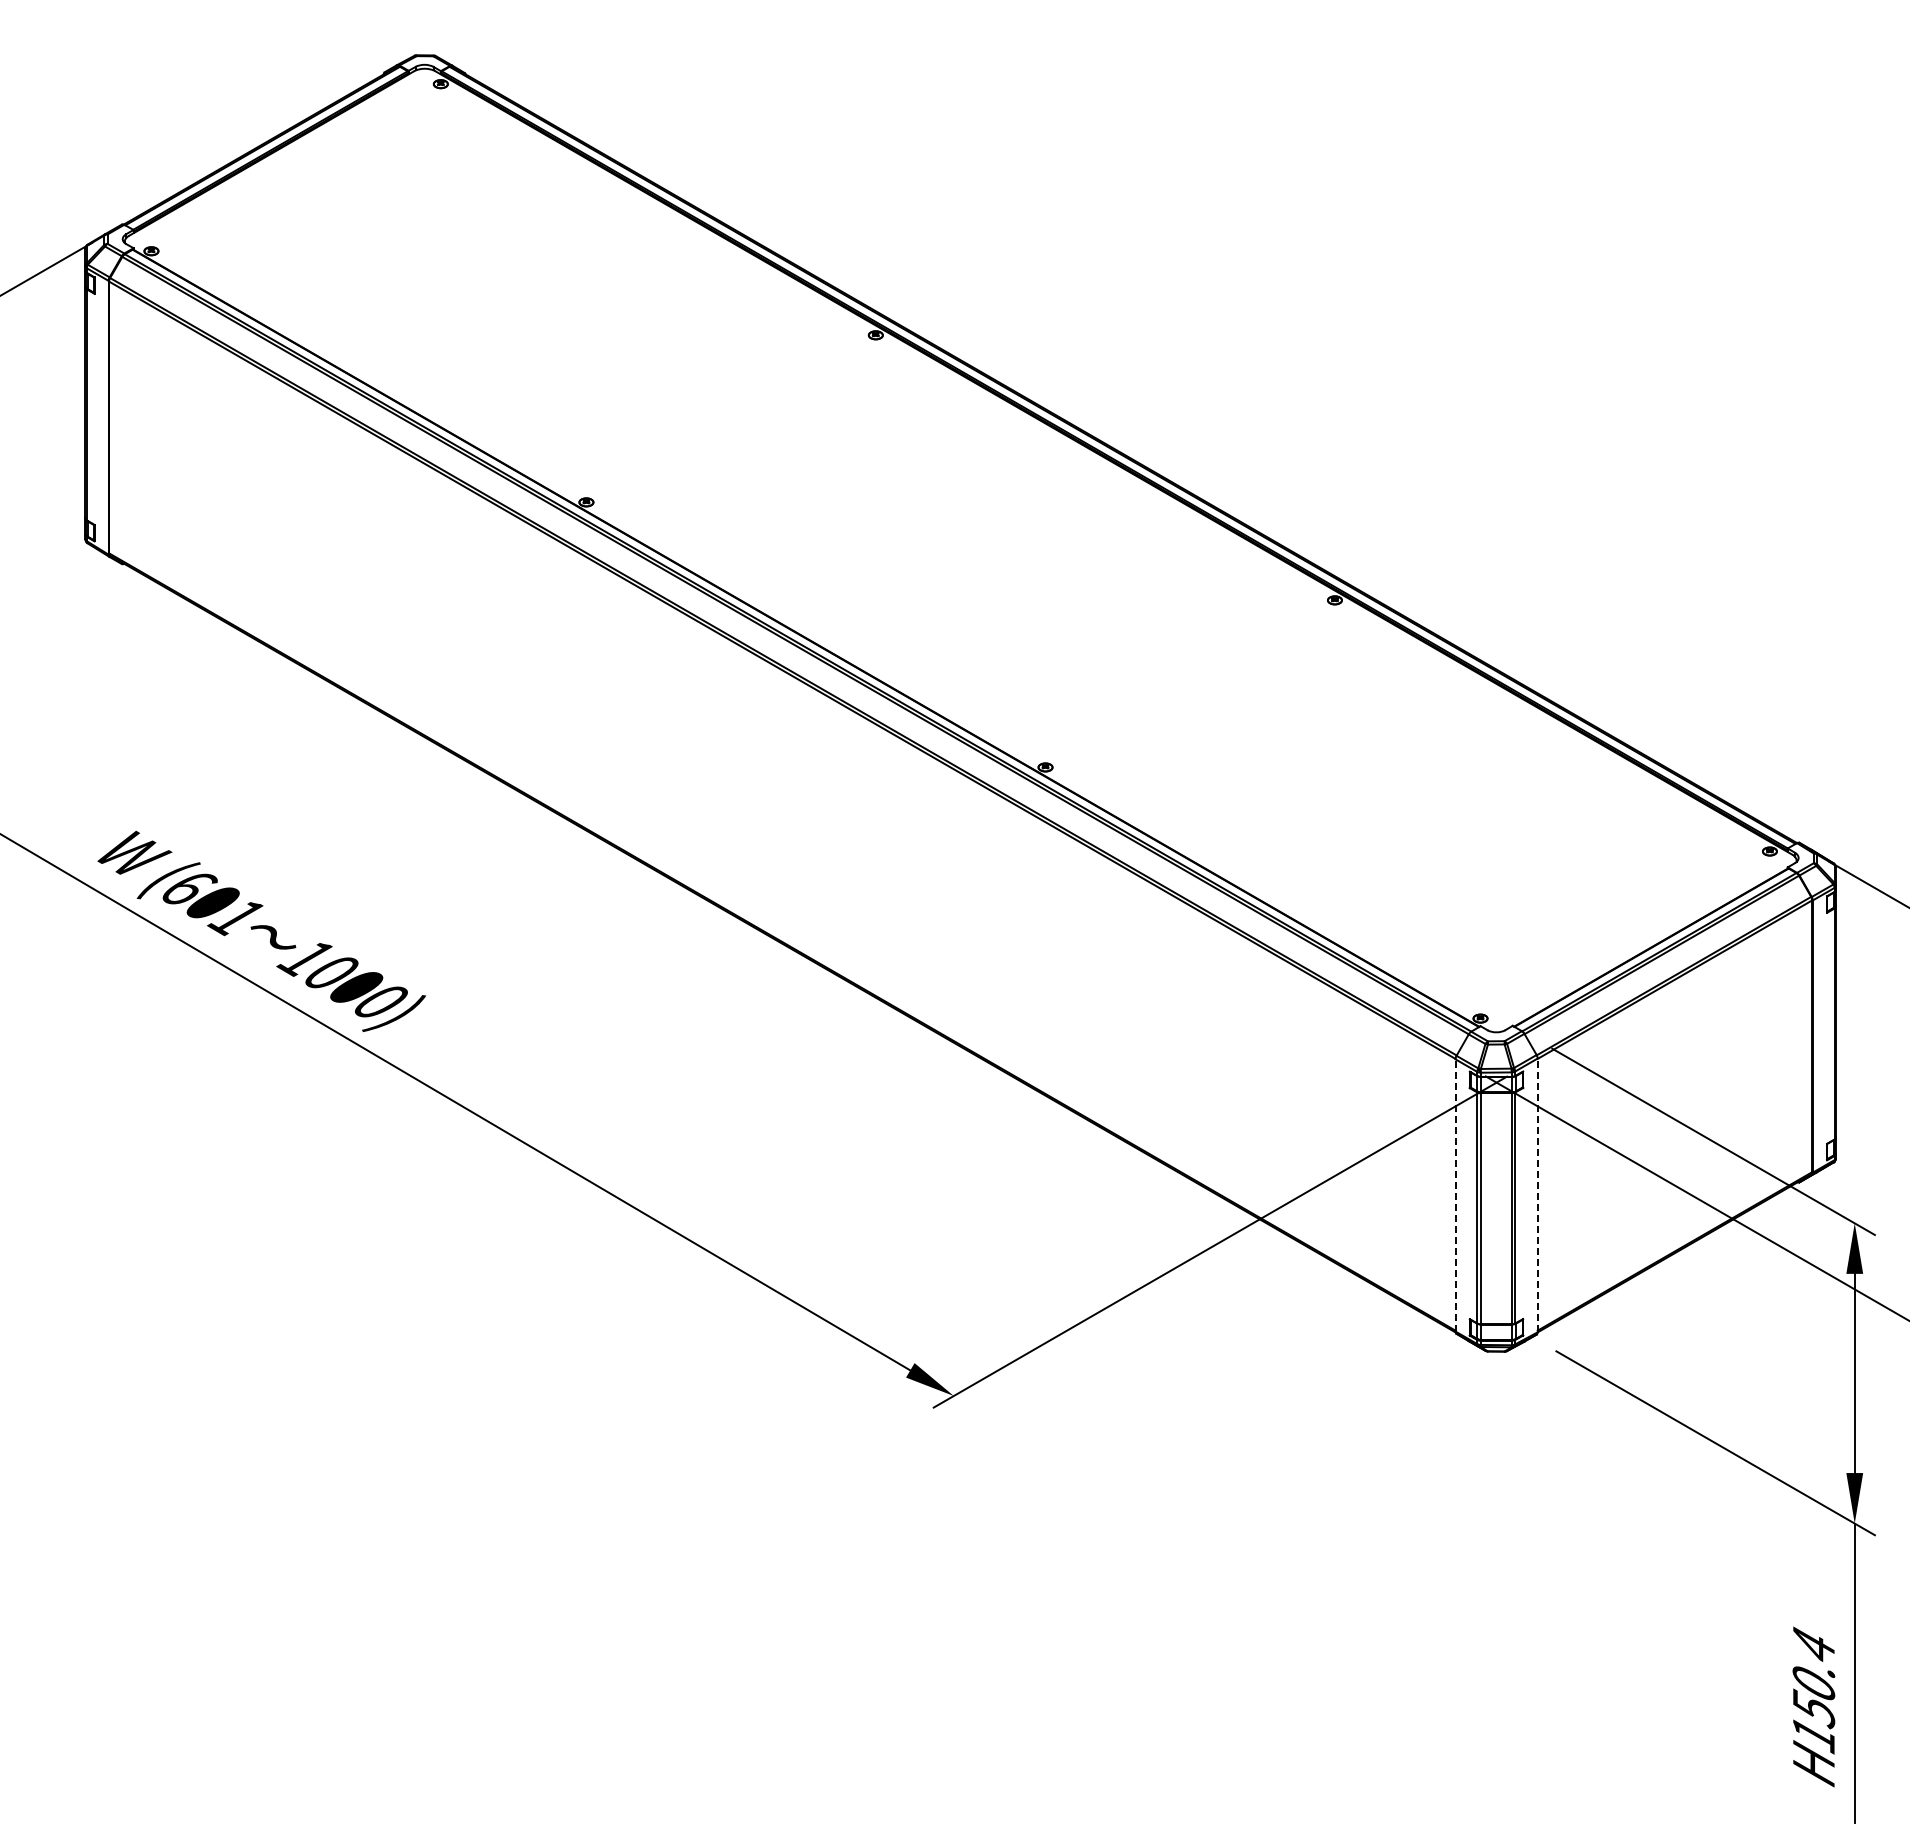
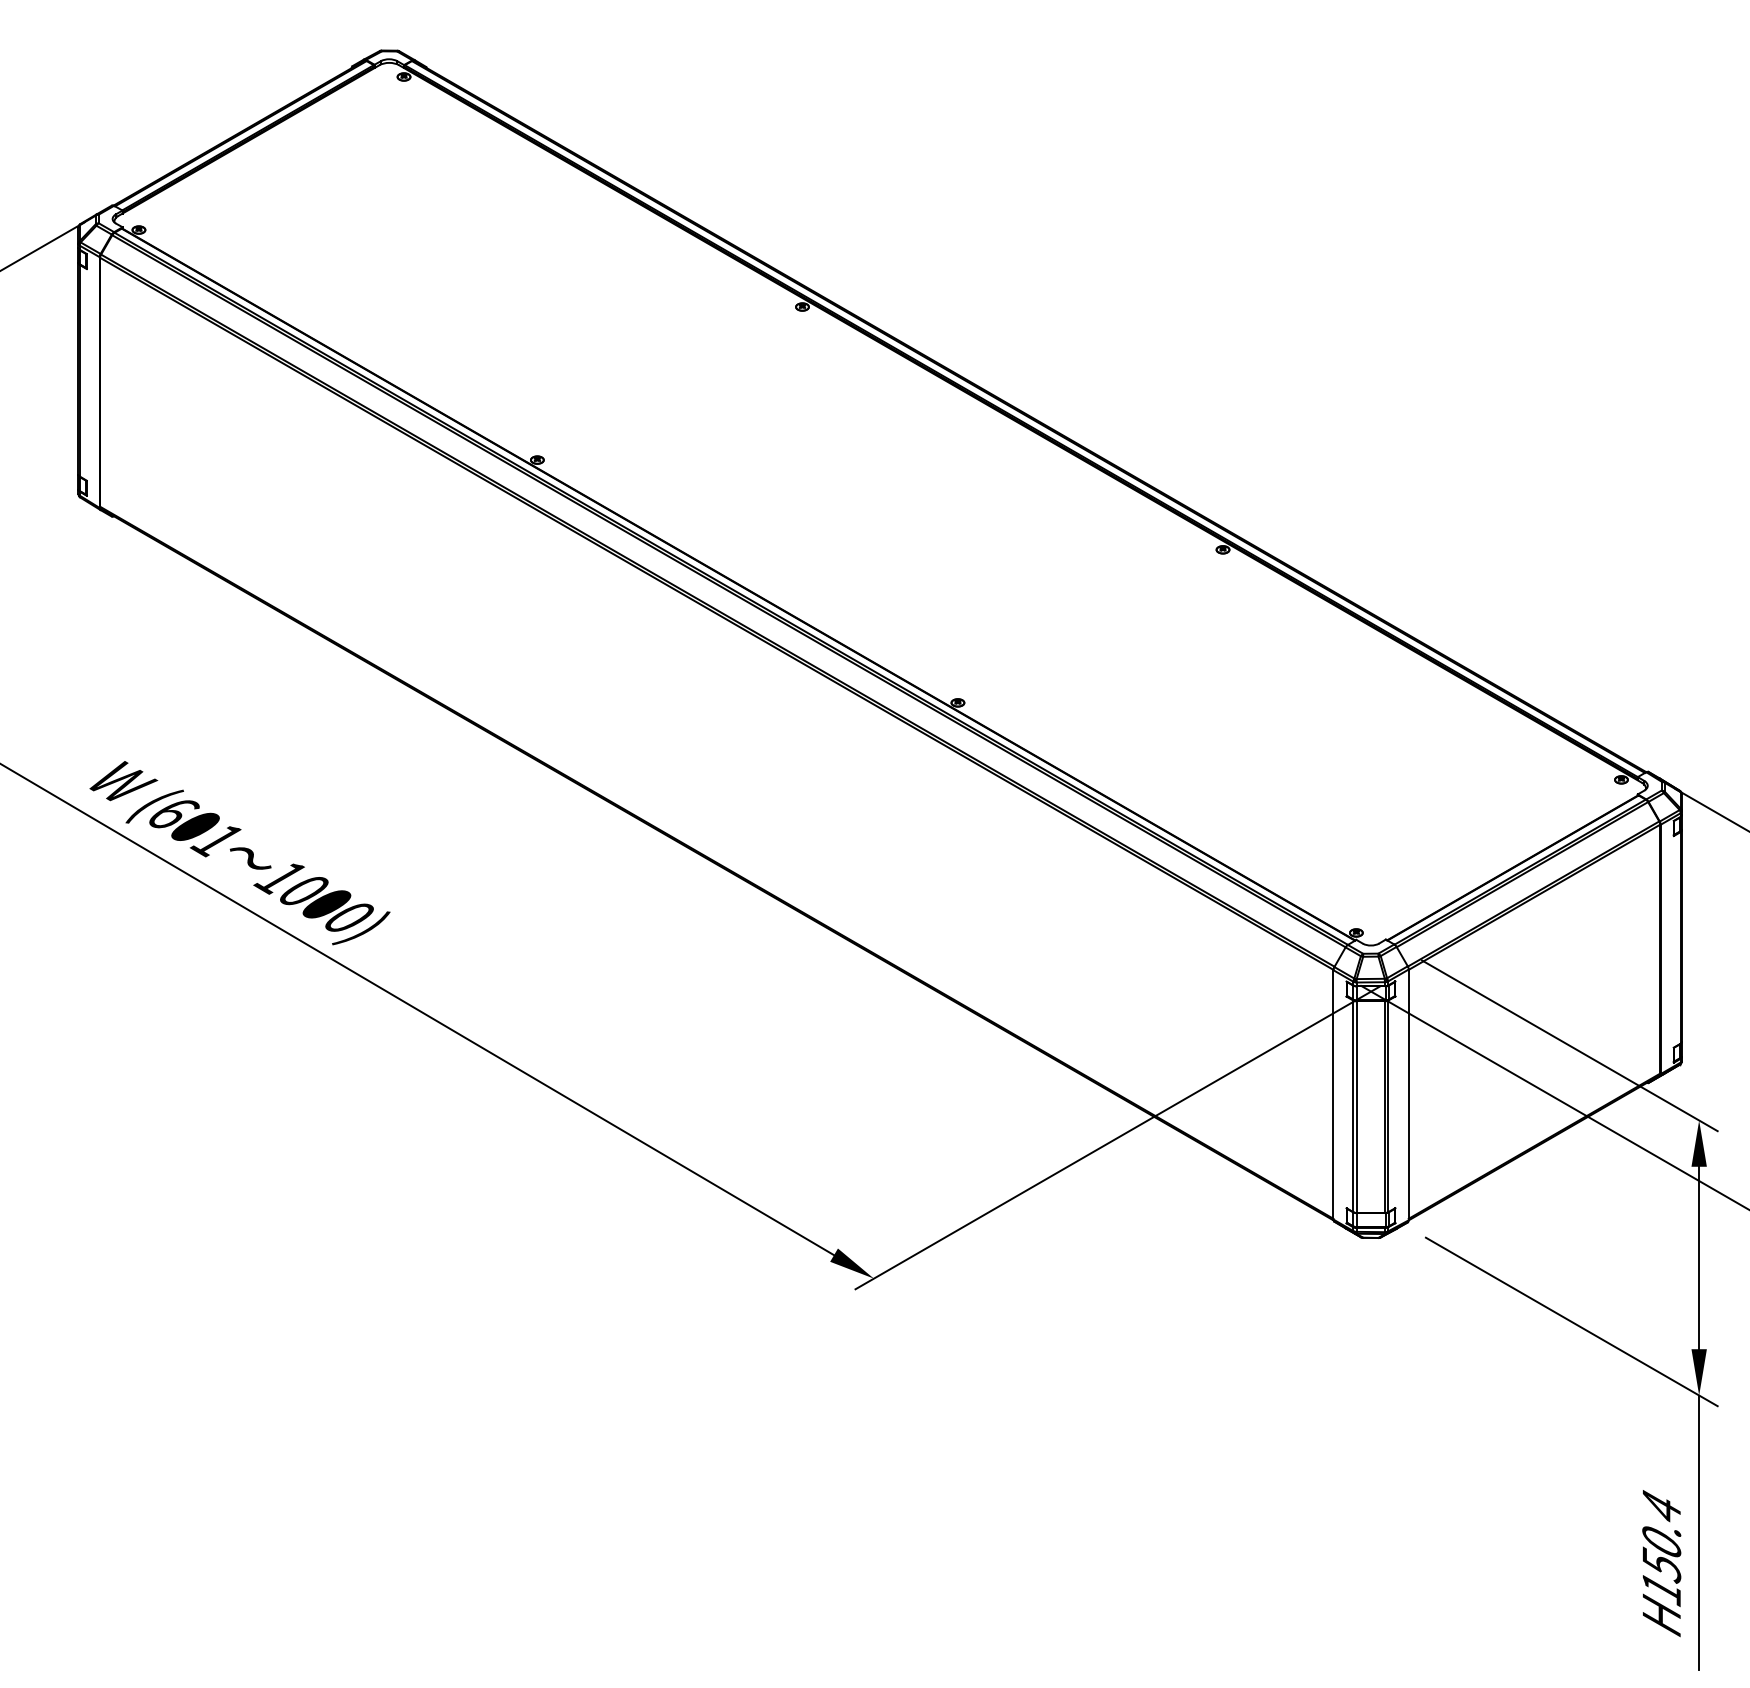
line: (1455, 1194) -> (1333, 1094), dashed -> solid
line: (1537, 1195) -> (1408, 1094), dashed -> solid

